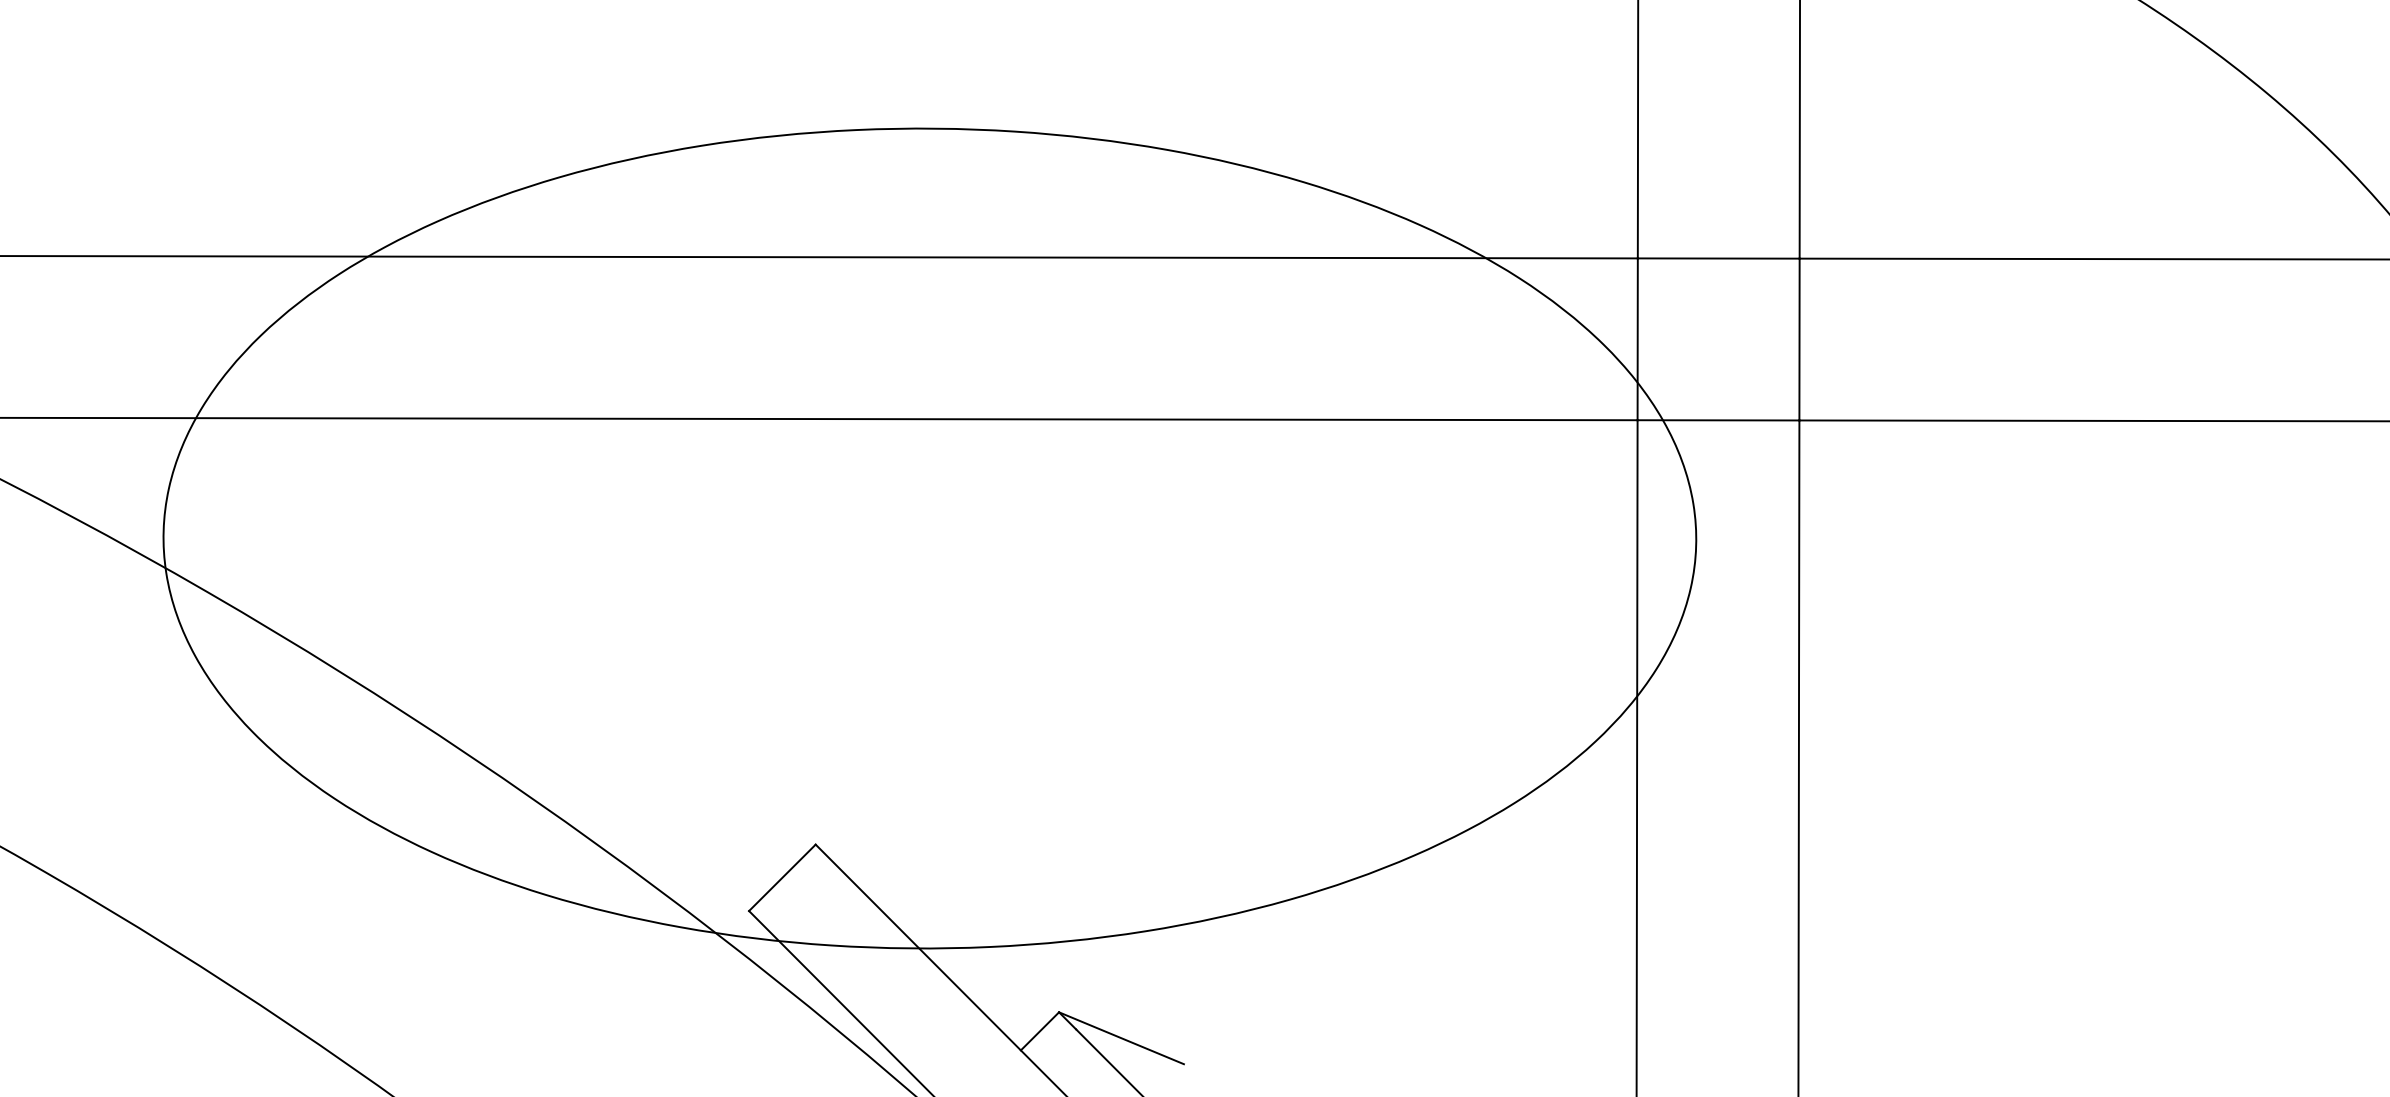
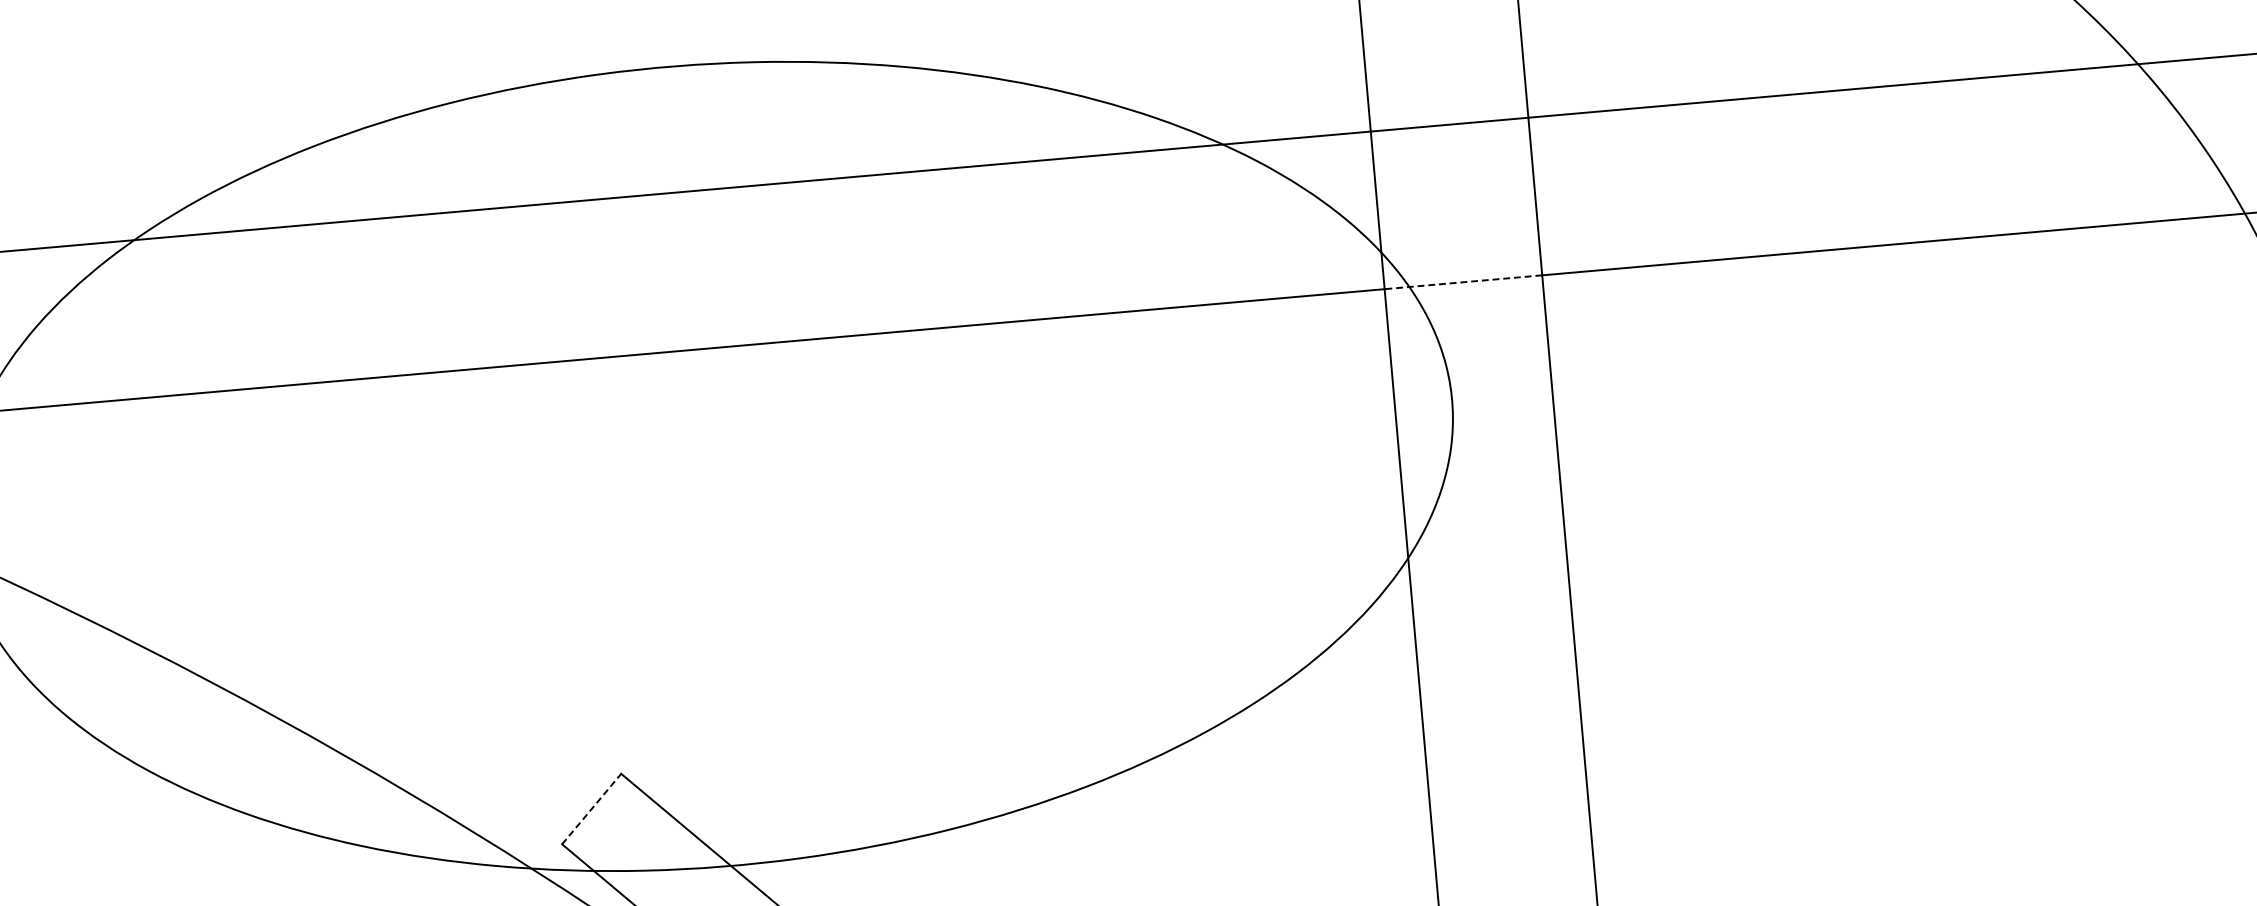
line: (1718, 420) -> (1463, 282), solid -> dashed
line: (782, 877) -> (591, 808), solid -> dashed

